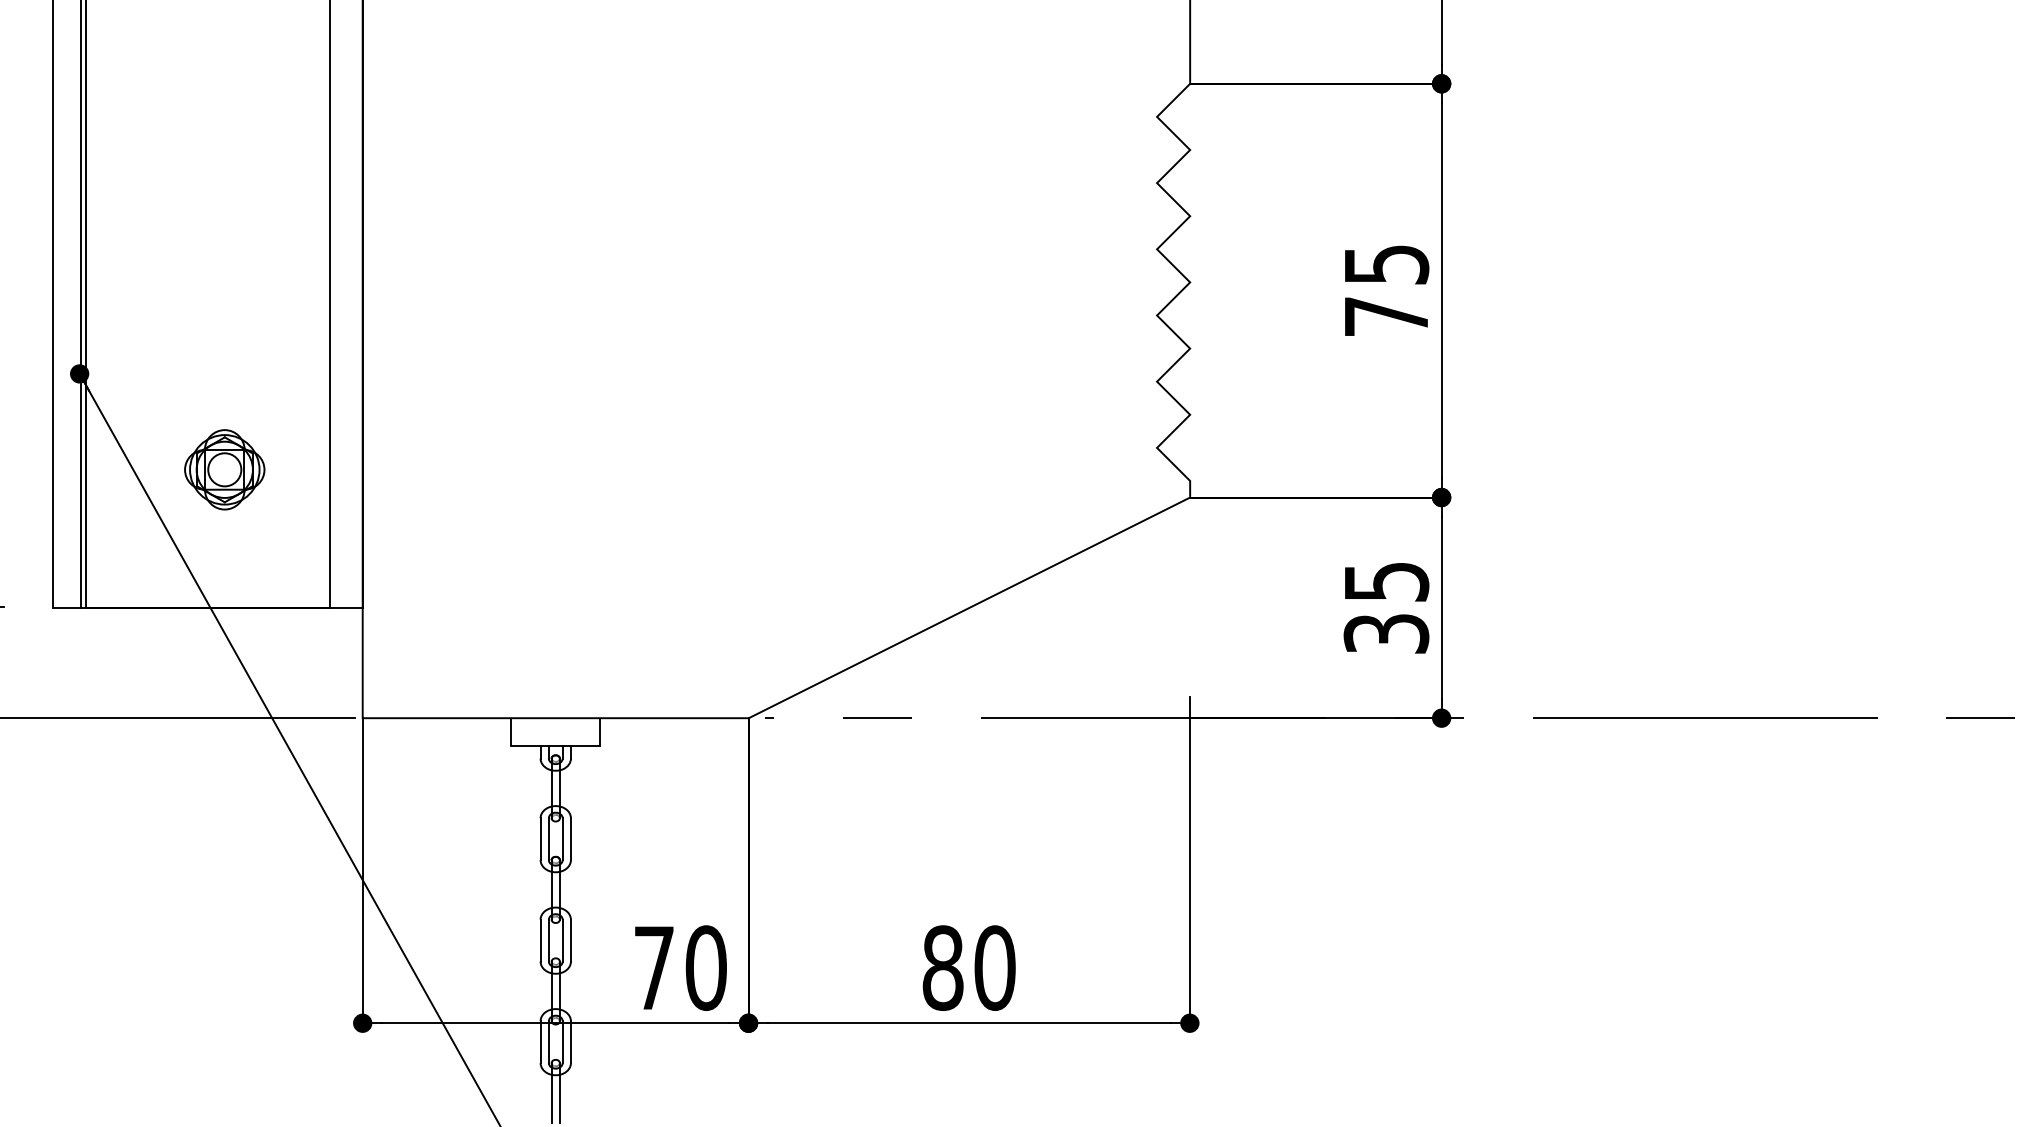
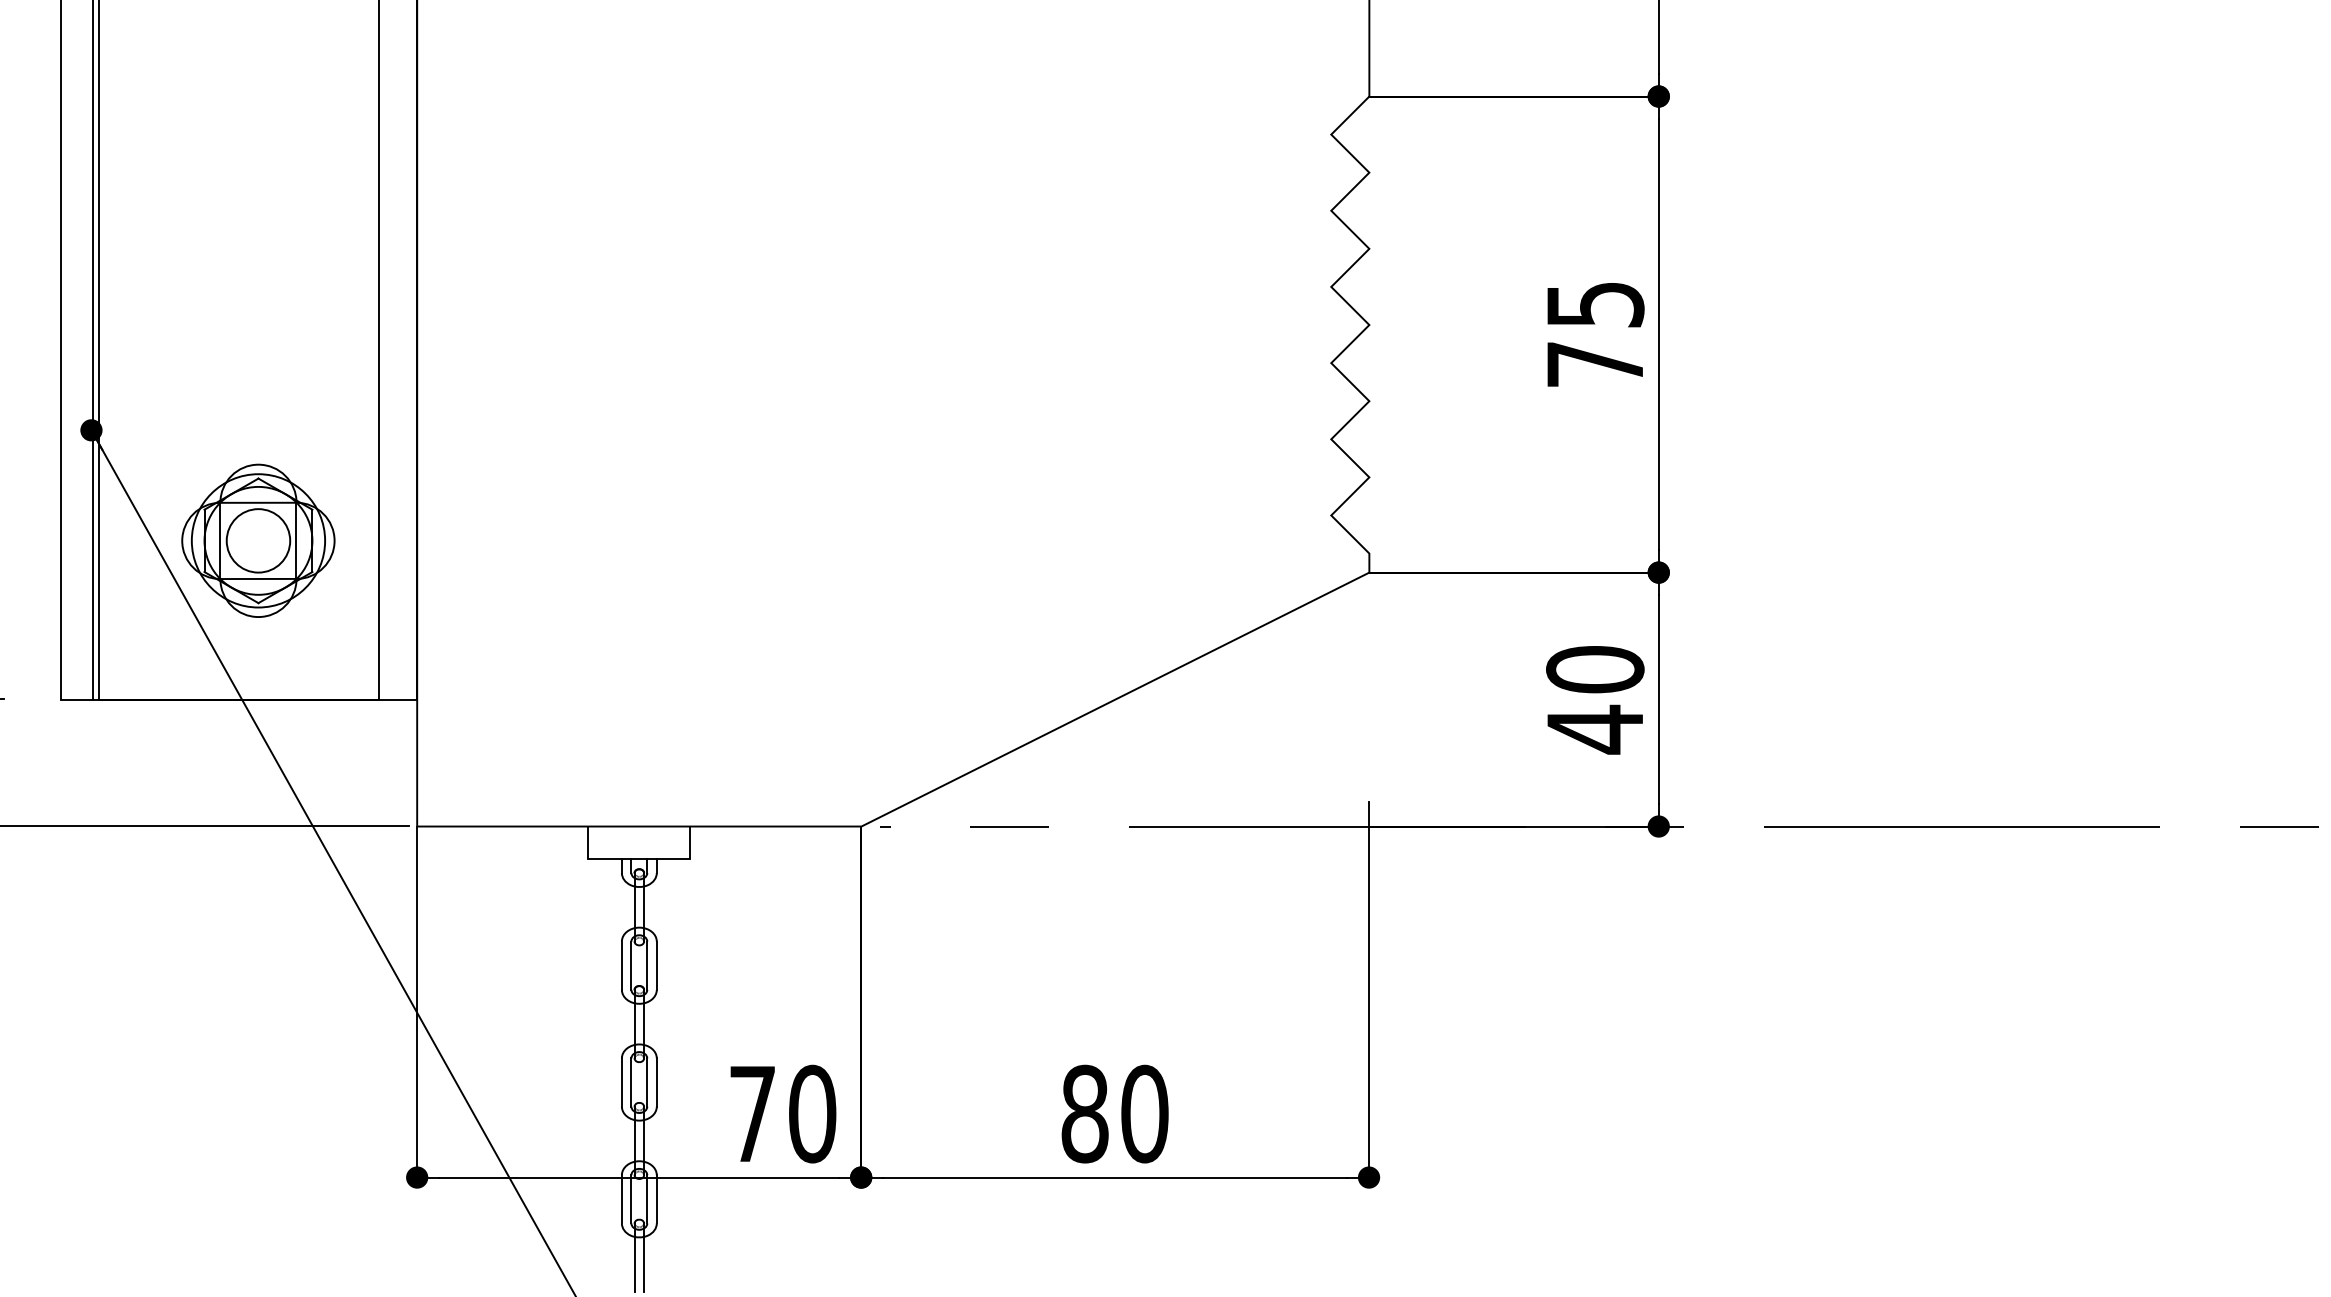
part: (224, 469) -> (258, 540), size x1.67
text: (1386, 608) -> (1595, 700), 35 -> 40

